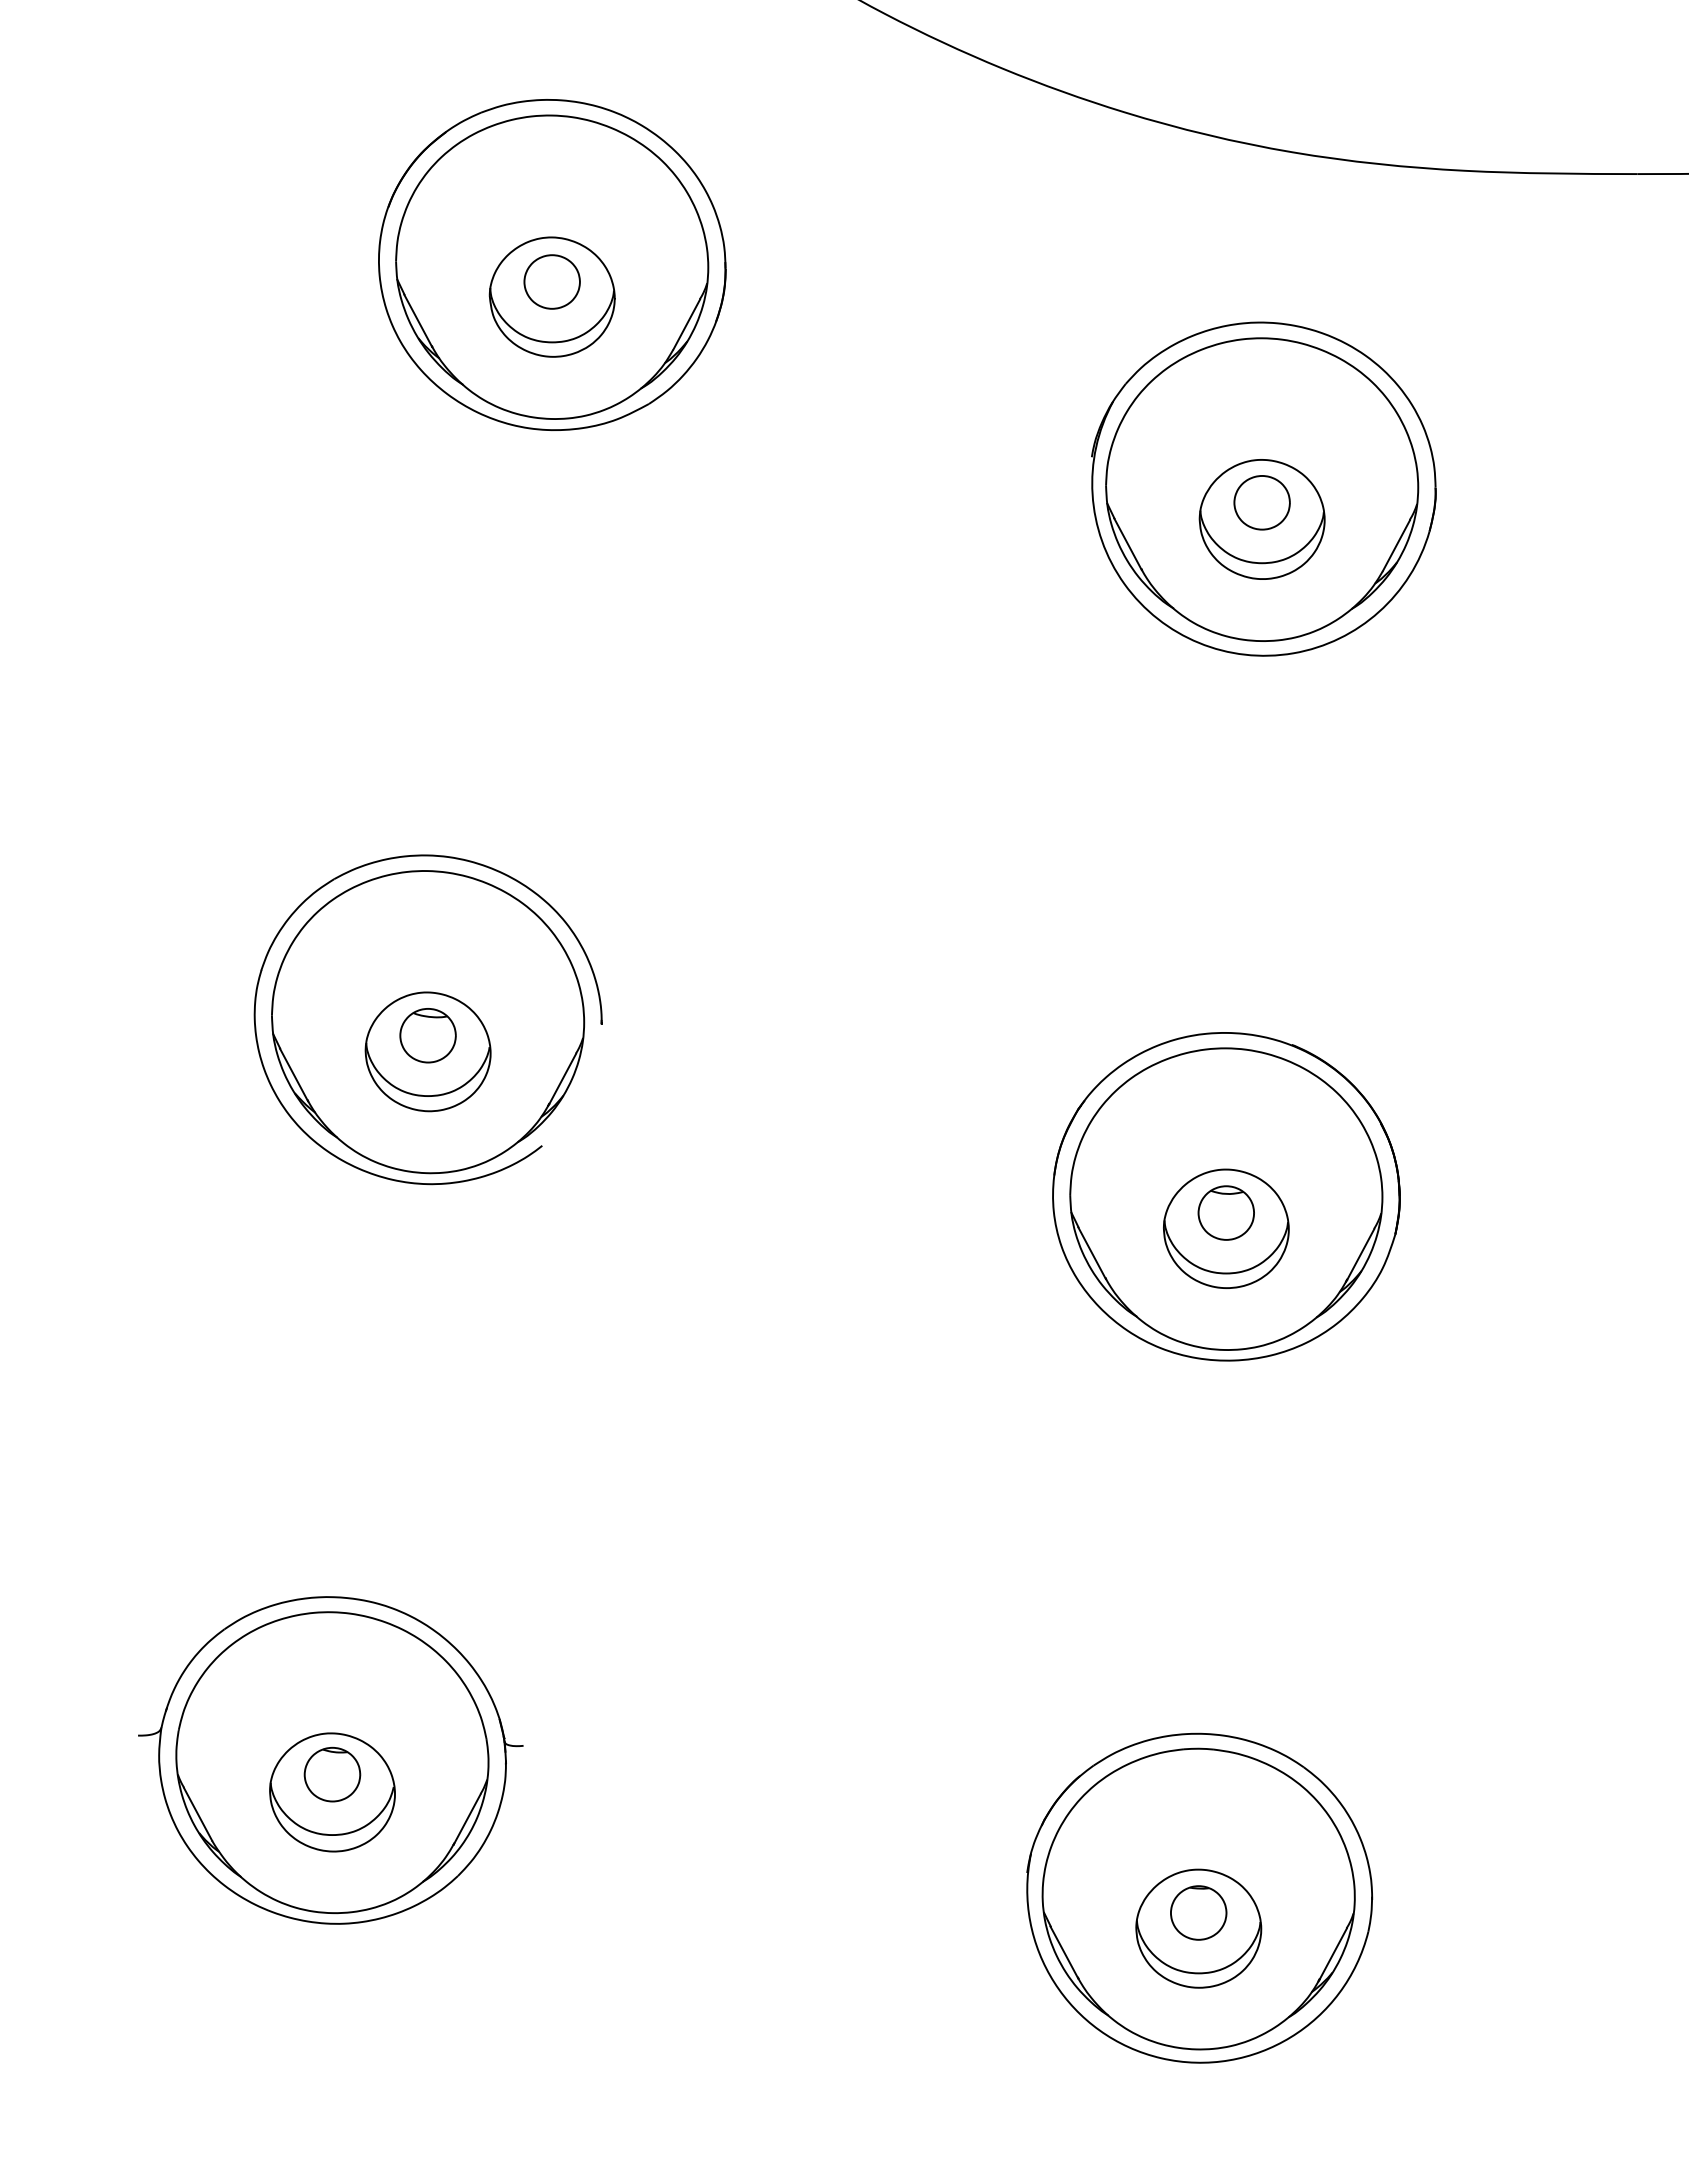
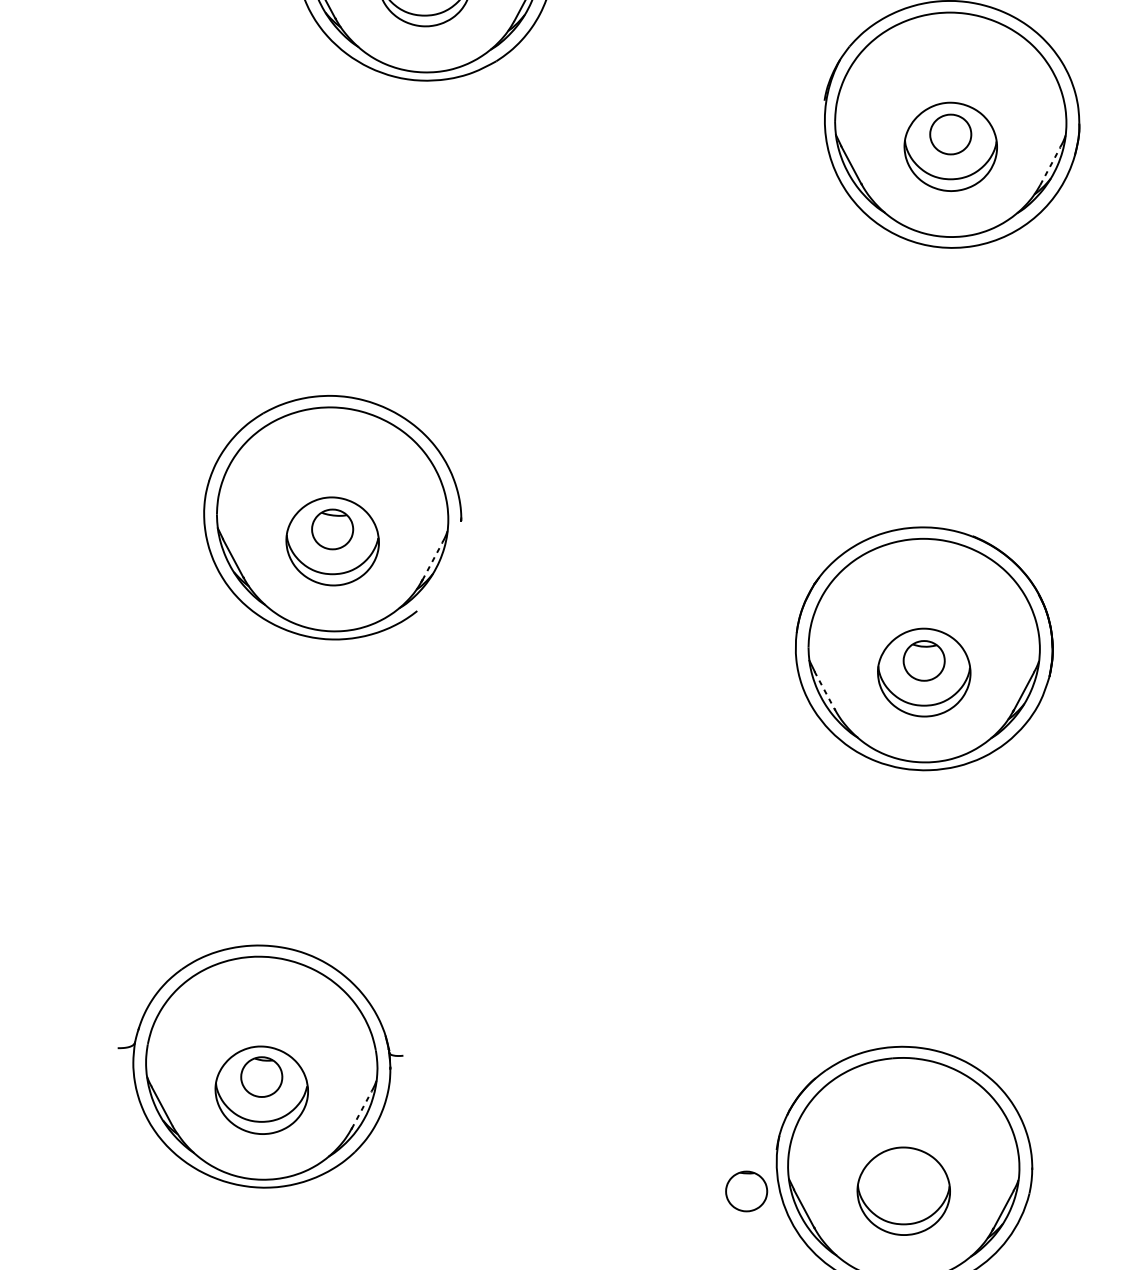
line: (1396, 545) -> (1050, 166), solid -> dashed
line: (562, 1078) -> (432, 561), solid -> dashed
line: (1092, 1253) -> (825, 690), solid -> dashed
line: (467, 1819) -> (361, 1110), solid -> dashed
part: (1198, 1912) -> (746, 1191), moved

